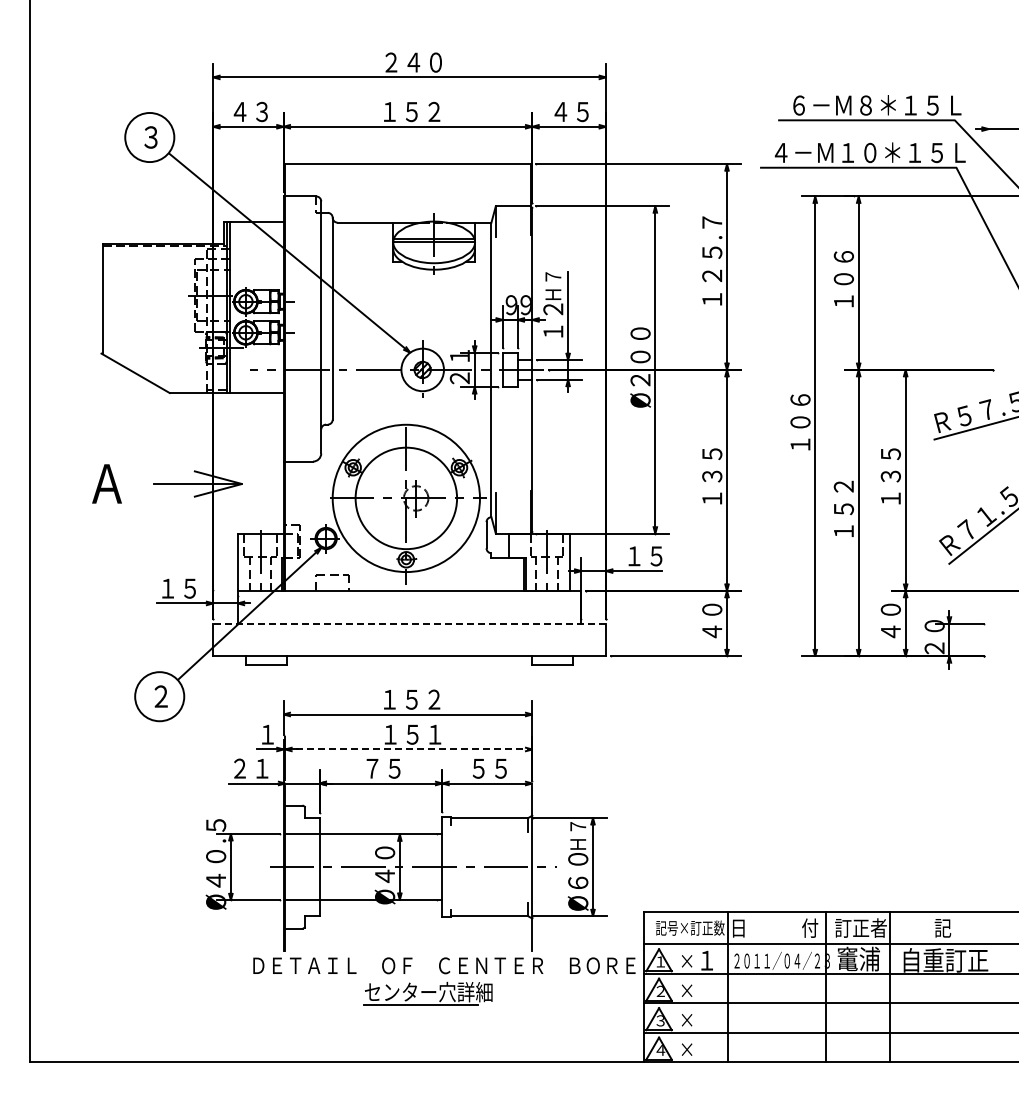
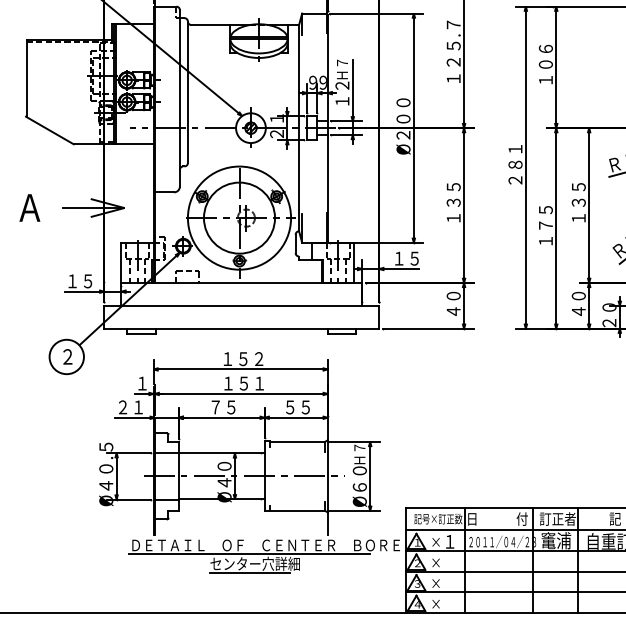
text: (800, 422) -> (515, 164), １０６ -> ２８１
text: (843, 497) -> (545, 217), １５２ -> １７５
line: (409, 623) -> (241, 305), dashed -> solid
line: (408, 749) -> (241, 393), dashed -> solid
line: (420, 978) -> (249, 554), added

